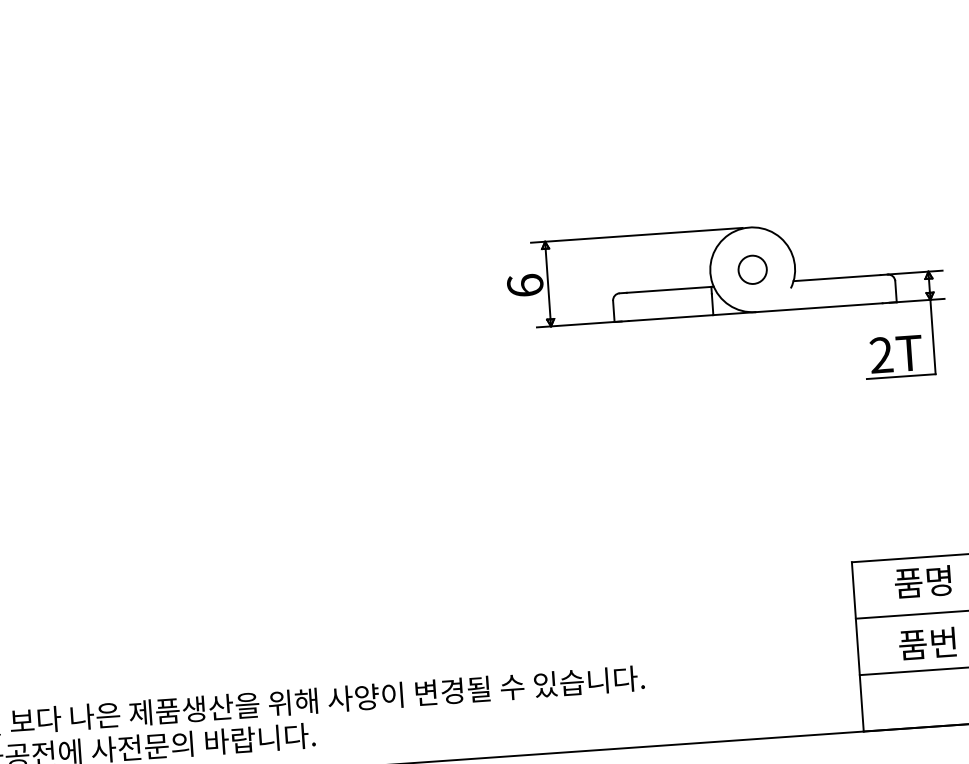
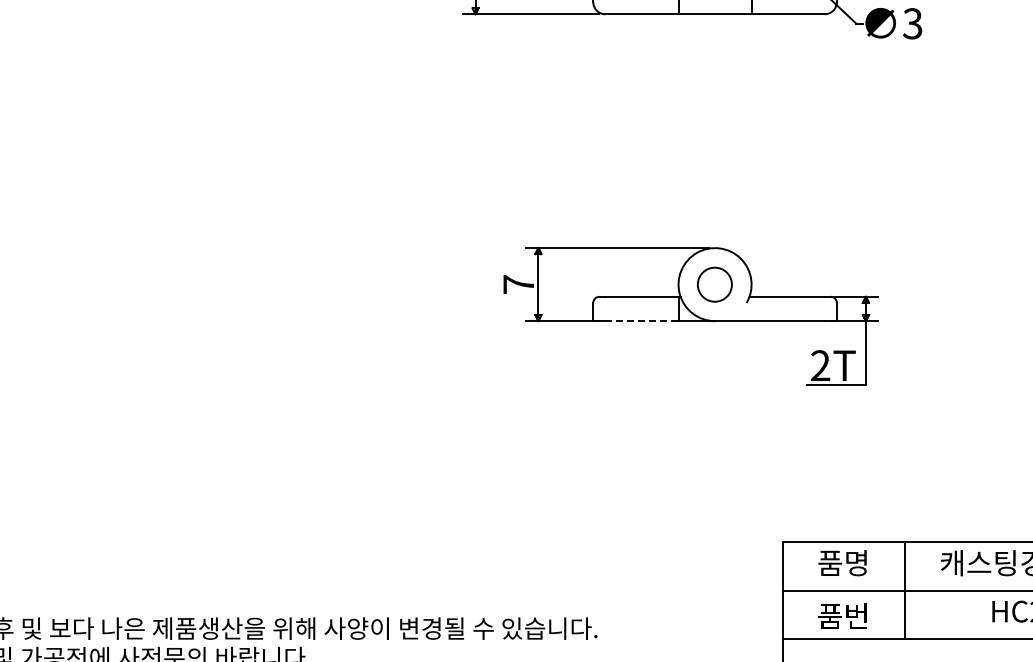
circle: (753, 269) -> (715, 284), size x1.4
text: (524, 284) -> (518, 283), 6 -> 7
line: (670, 318) -> (641, 321), solid -> dashed

